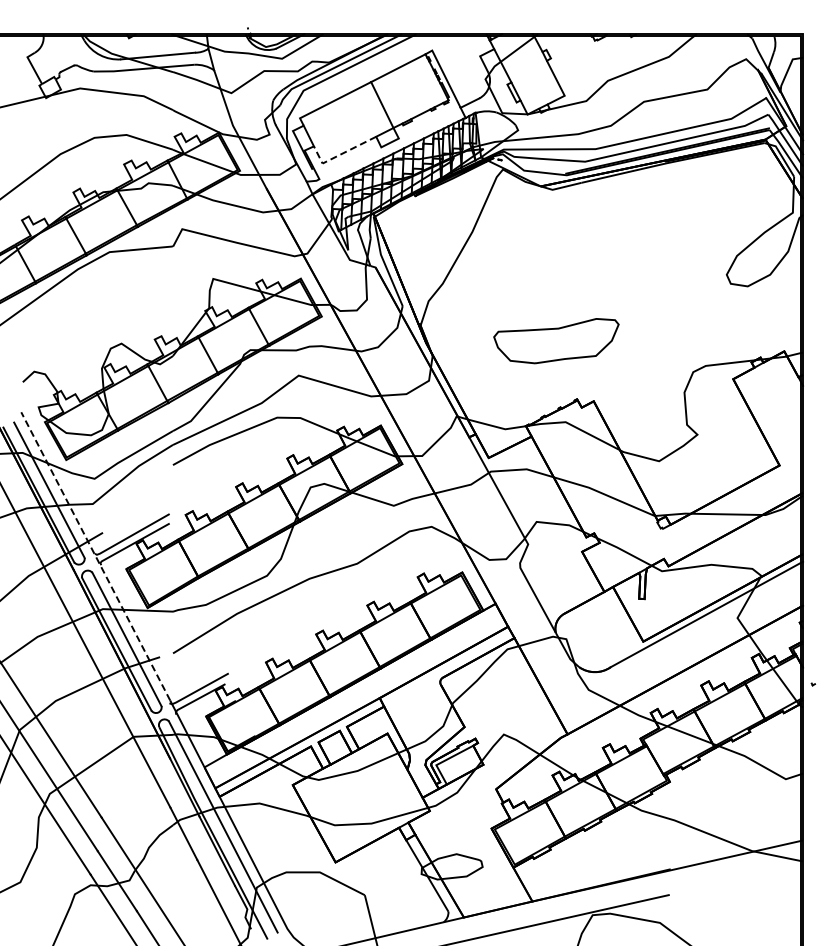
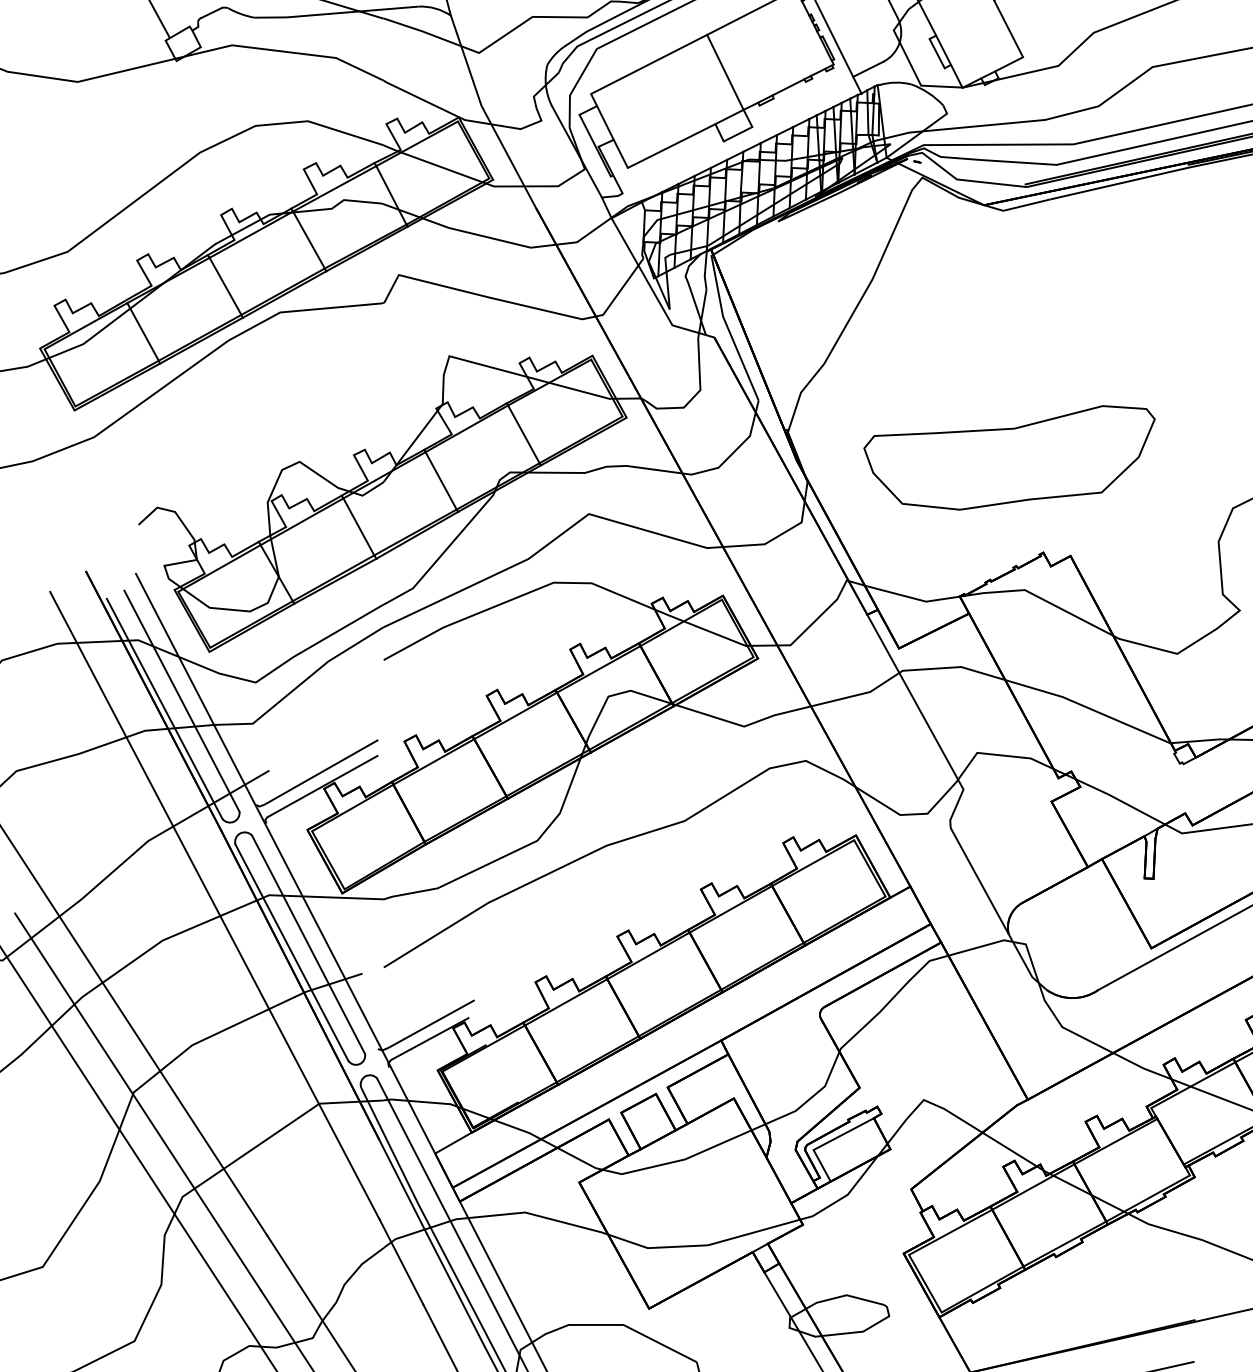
line: (339, 155) -> (655, 154), dashed -> solid
part: (556, 340) -> (1009, 456), size x1.43
line: (95, 555) -> (257, 807), dashed -> solid

